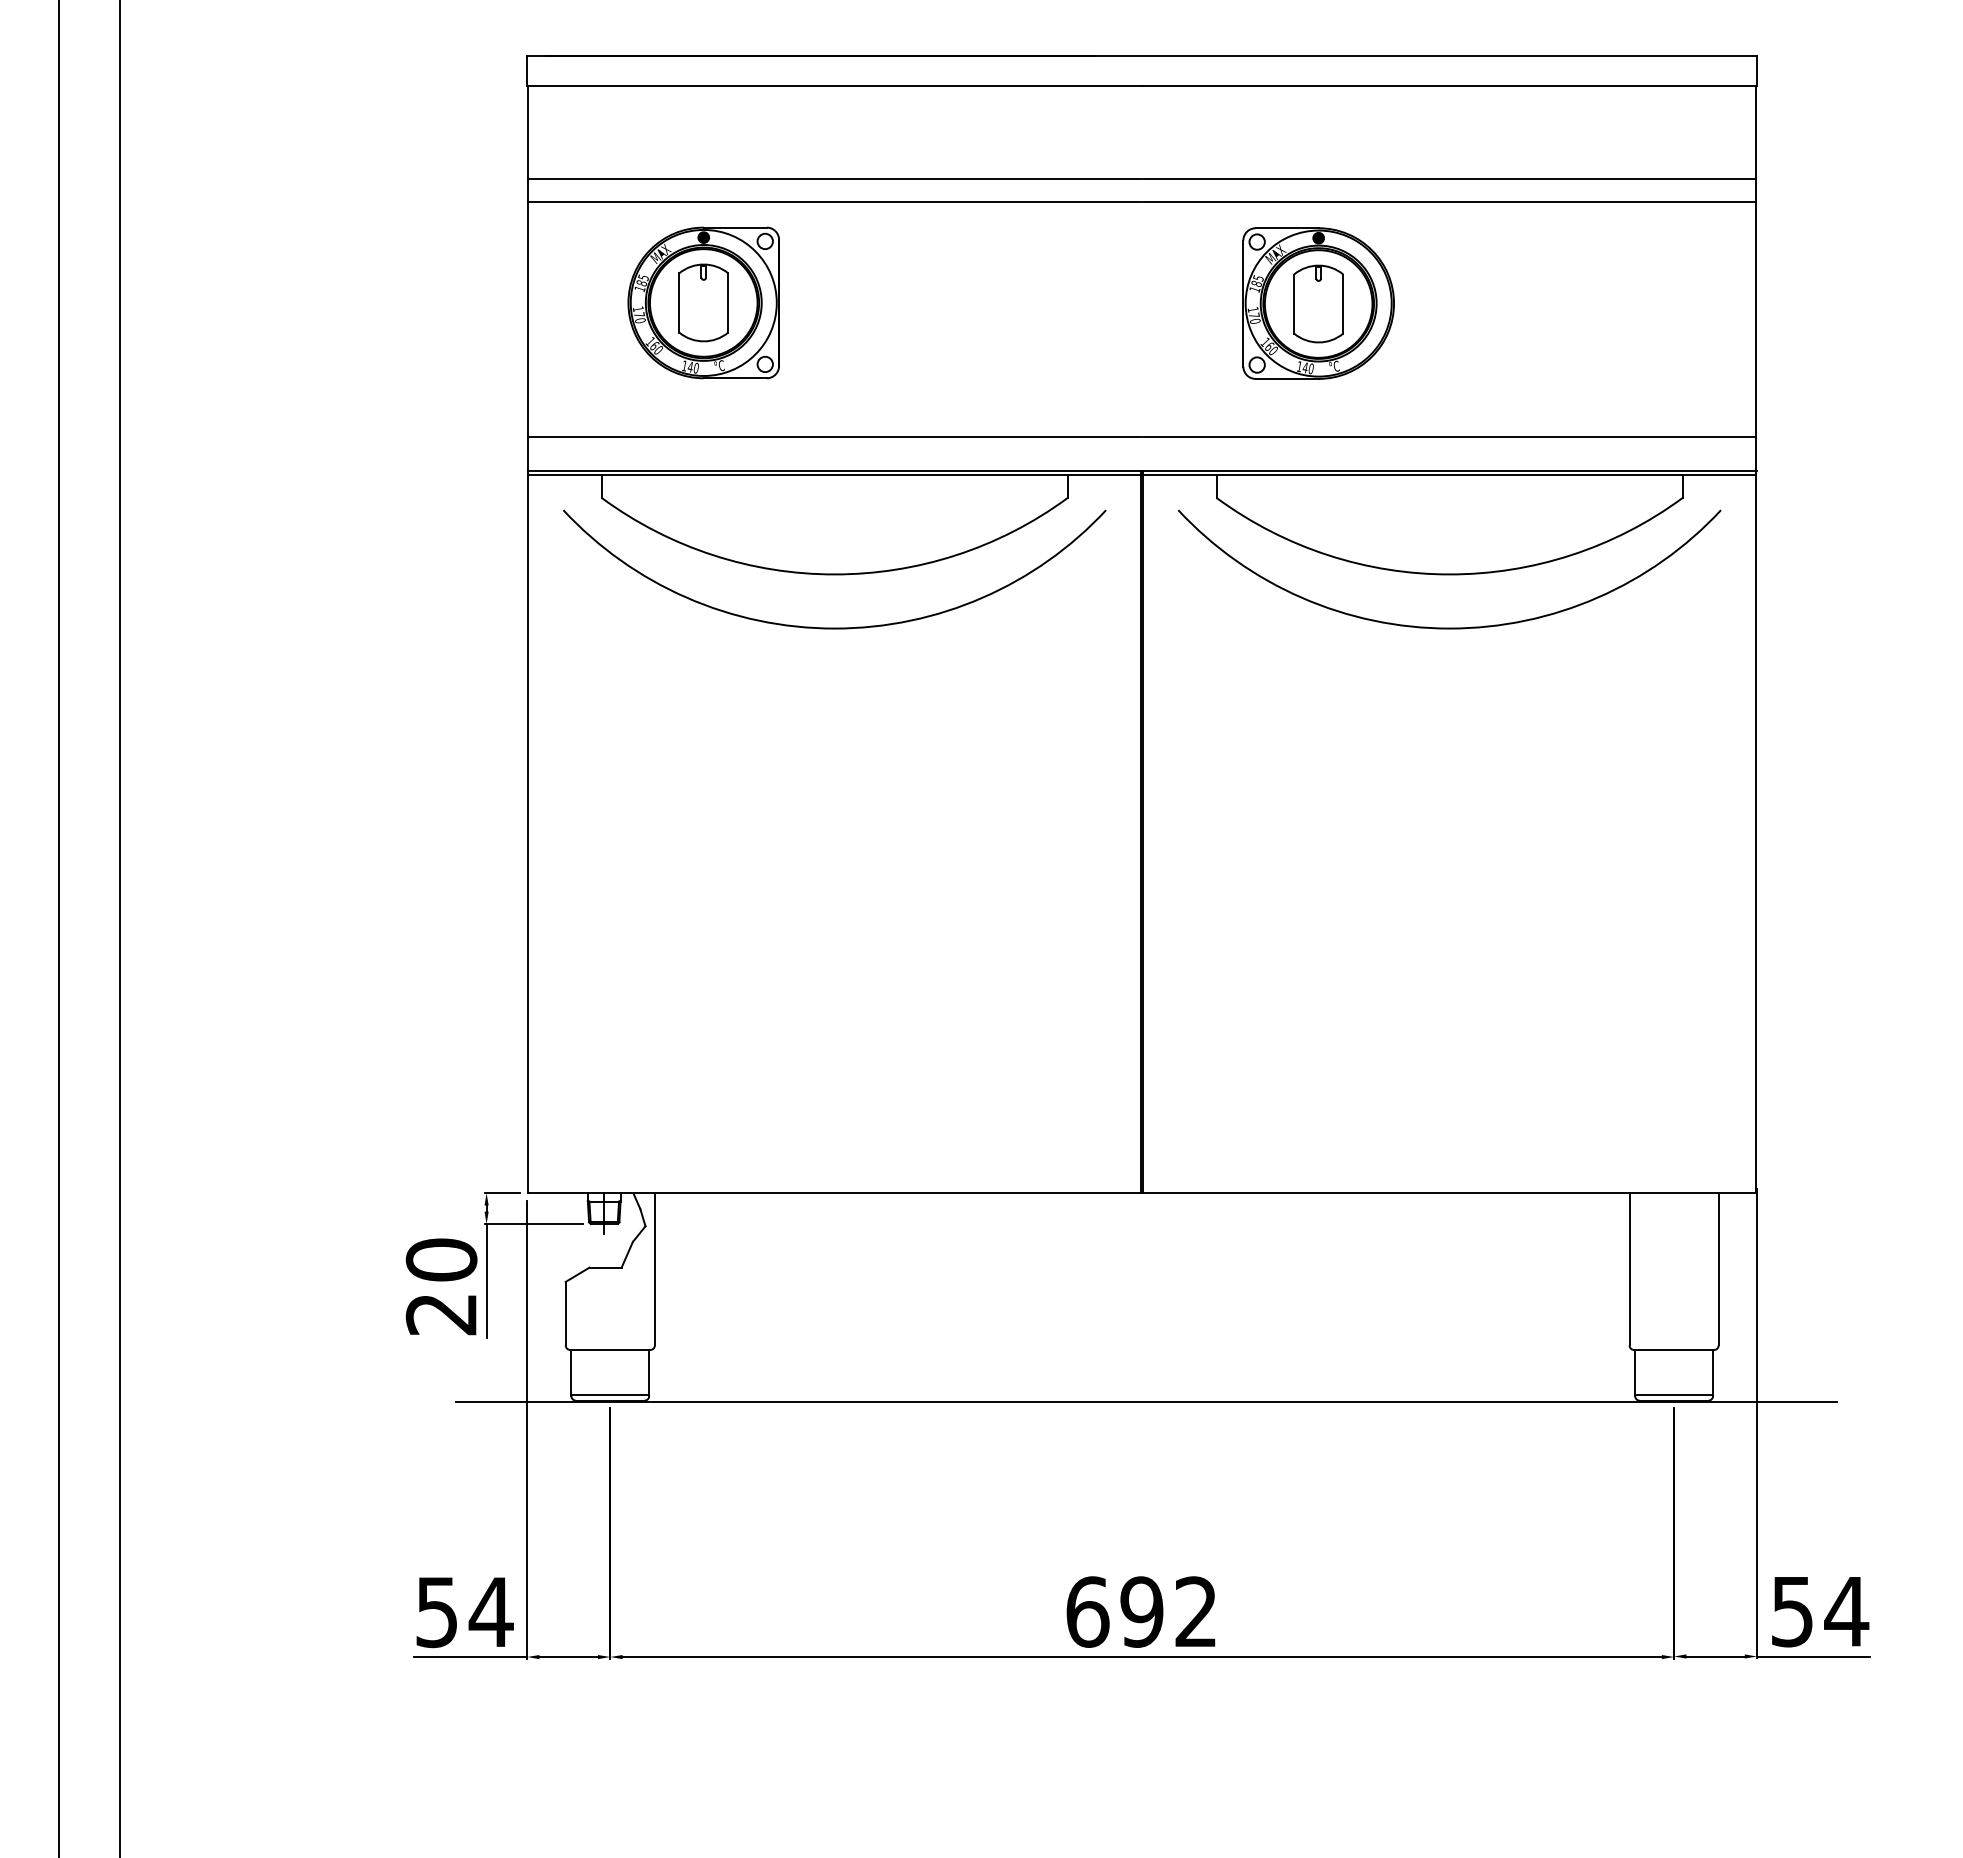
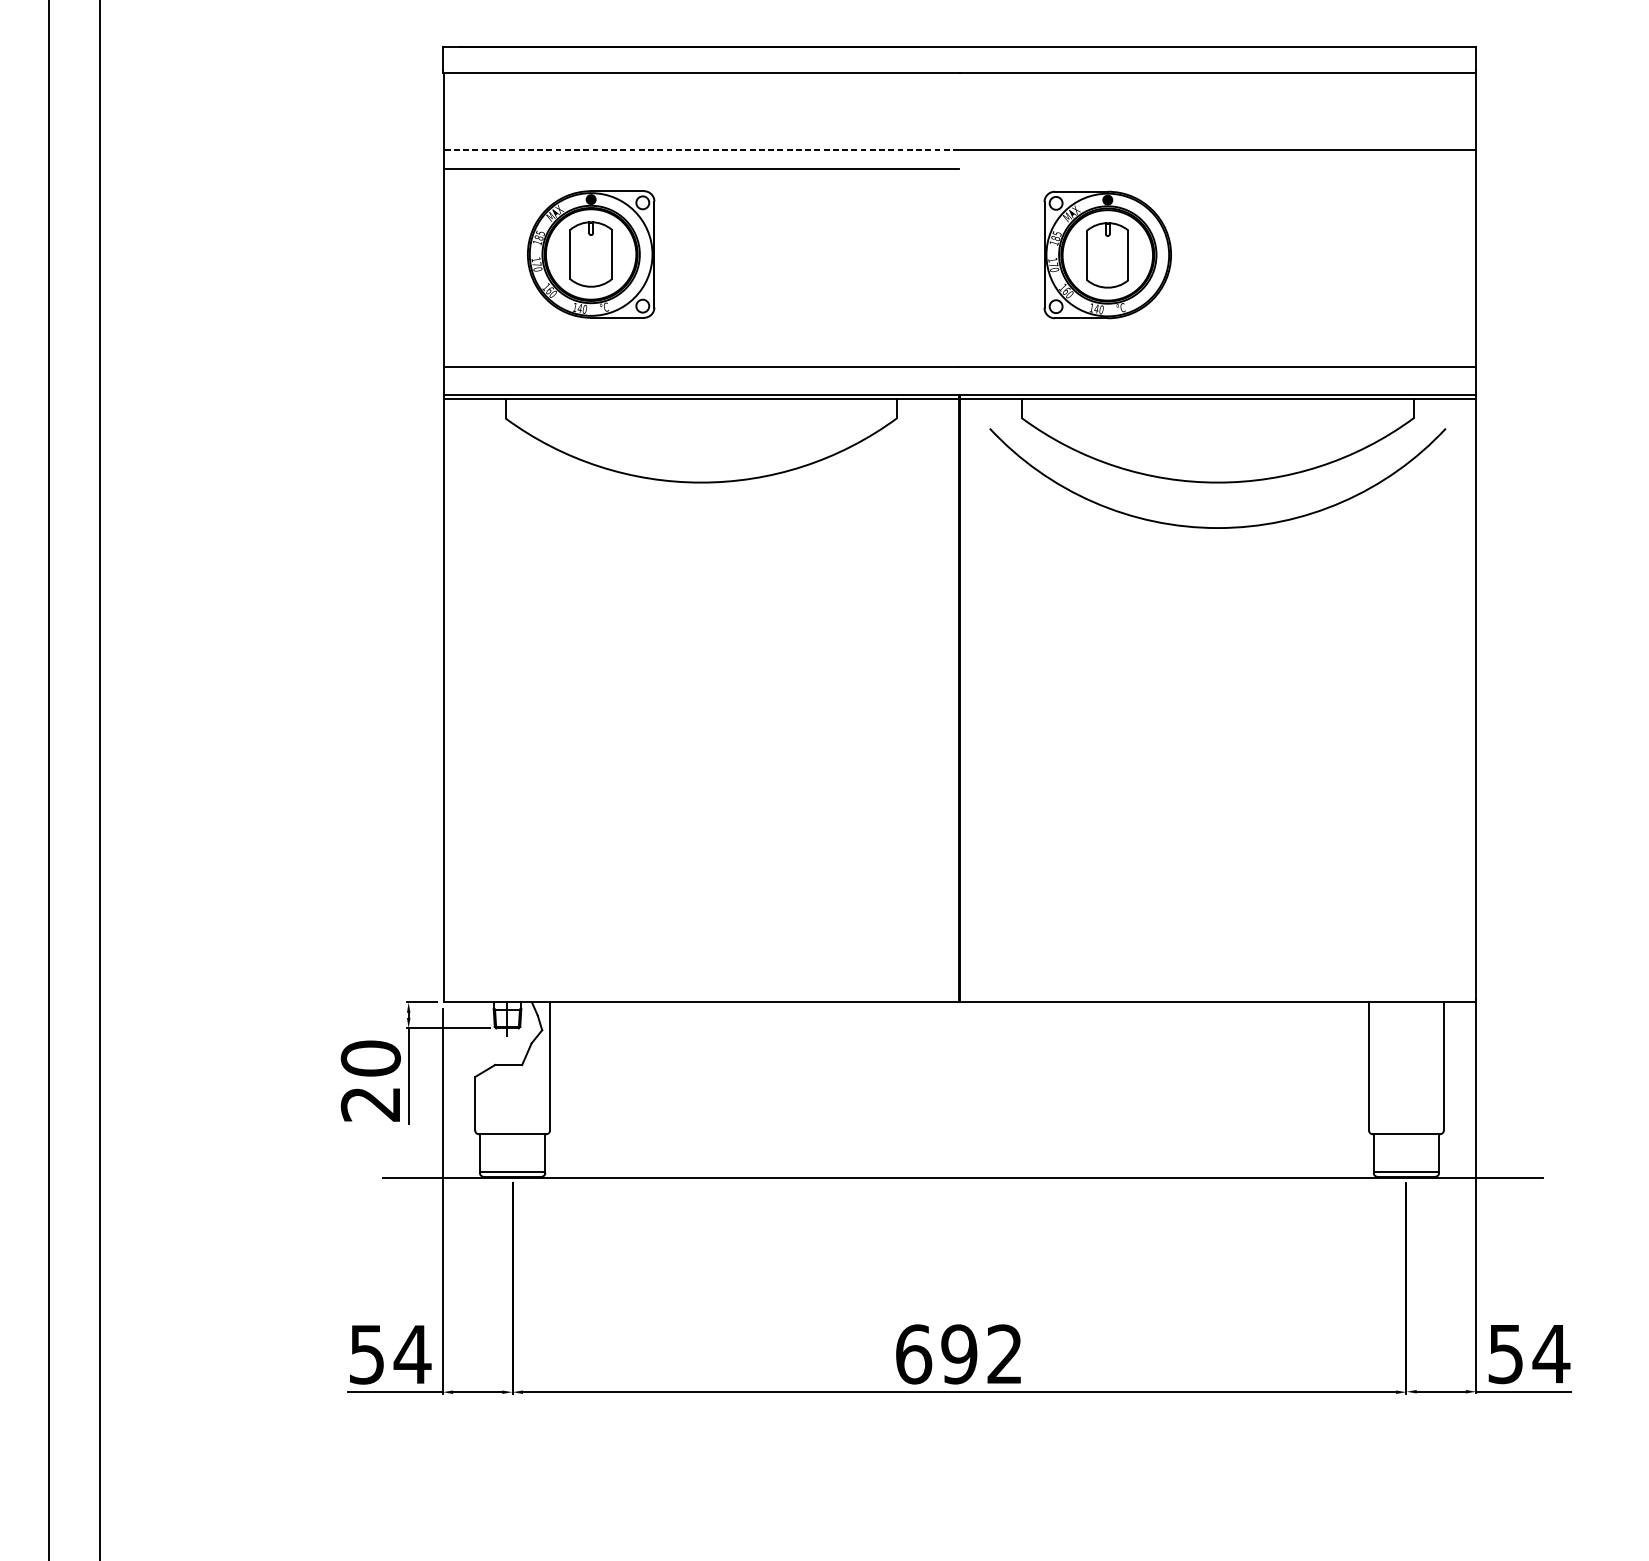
line: (834, 178) -> (700, 149), solid -> dashed
line: (1449, 201) -> (1217, 169), removed
arc: (834, 627) -> (700, 527), removed

